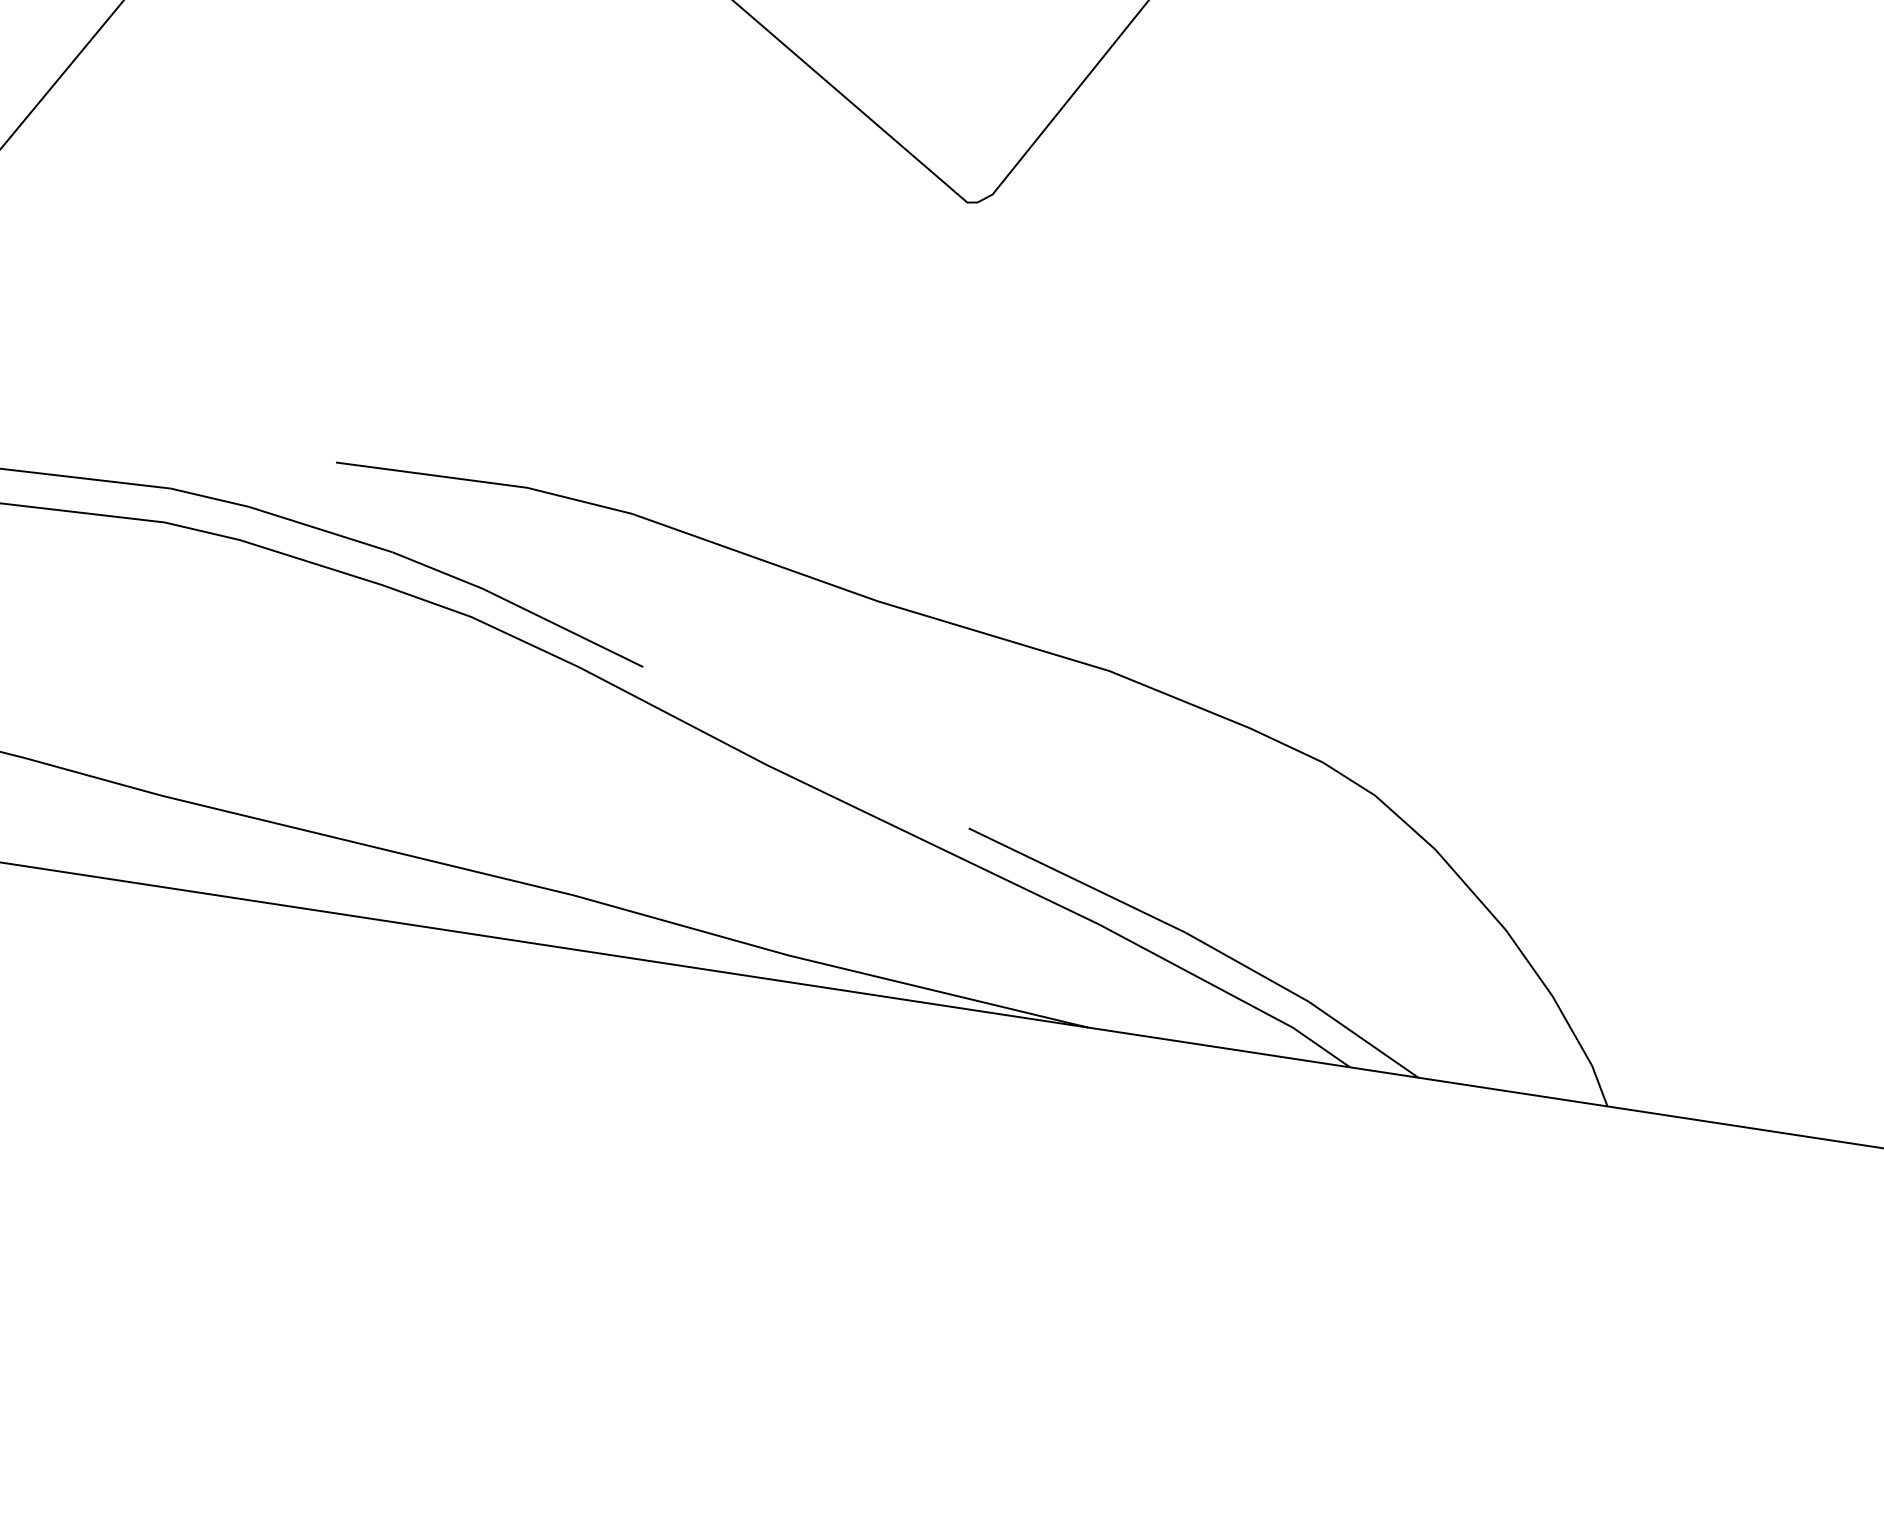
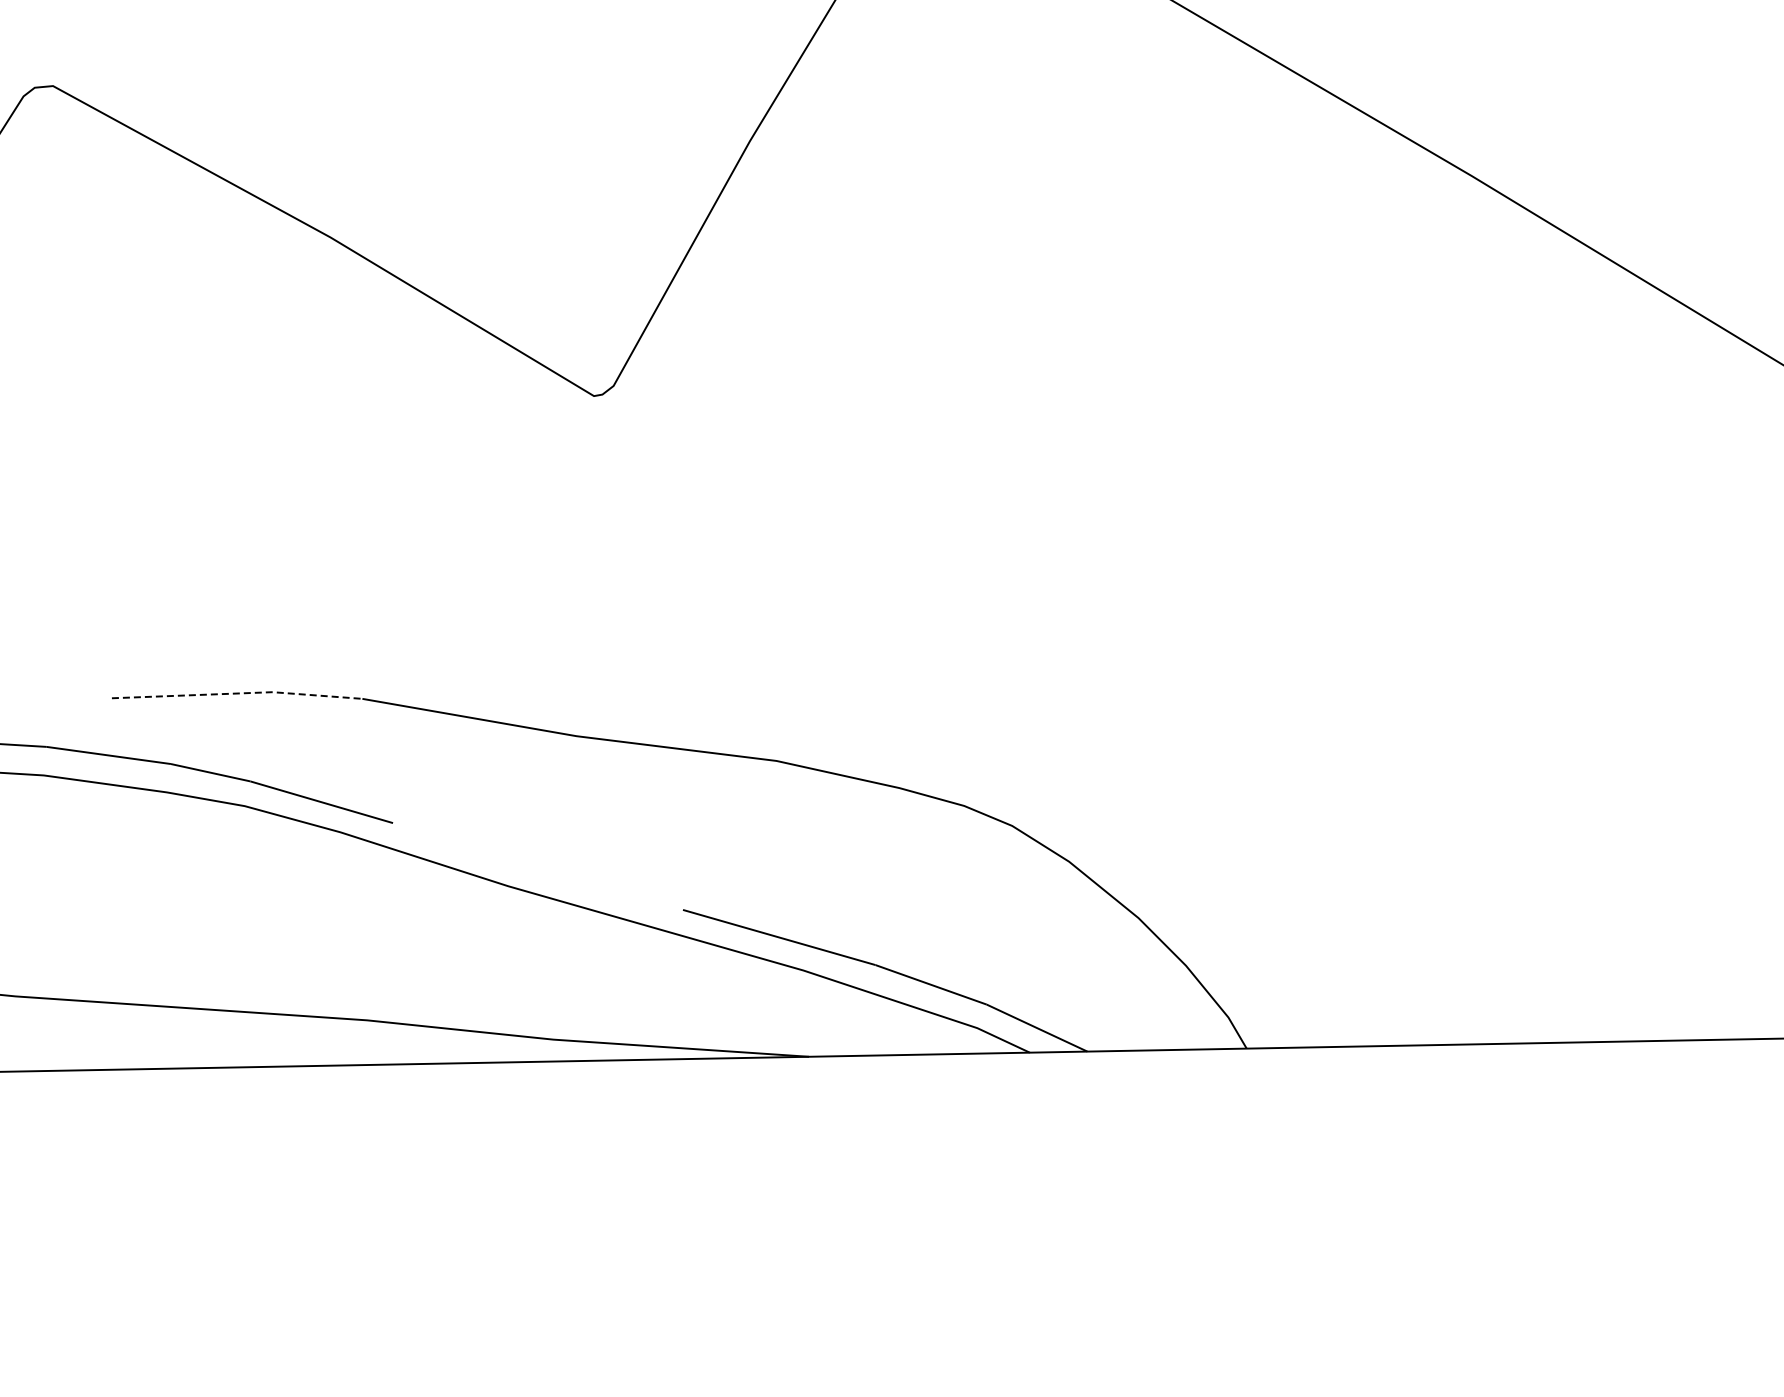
line: (486, 482) -> (238, 693), solid -> dashed

